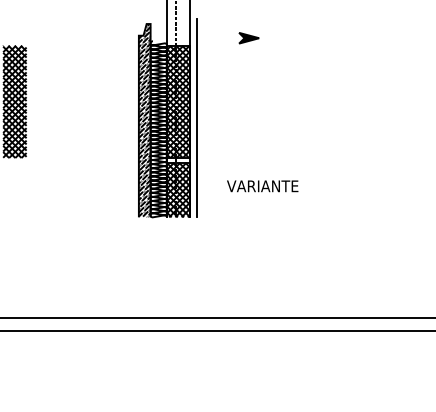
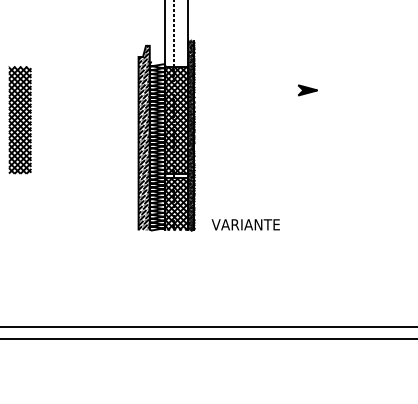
part: (248, 38) -> (307, 90), moved
hatch: (193, 117) -> (190, 135), added
text: (262, 185) -> (245, 224), moved

